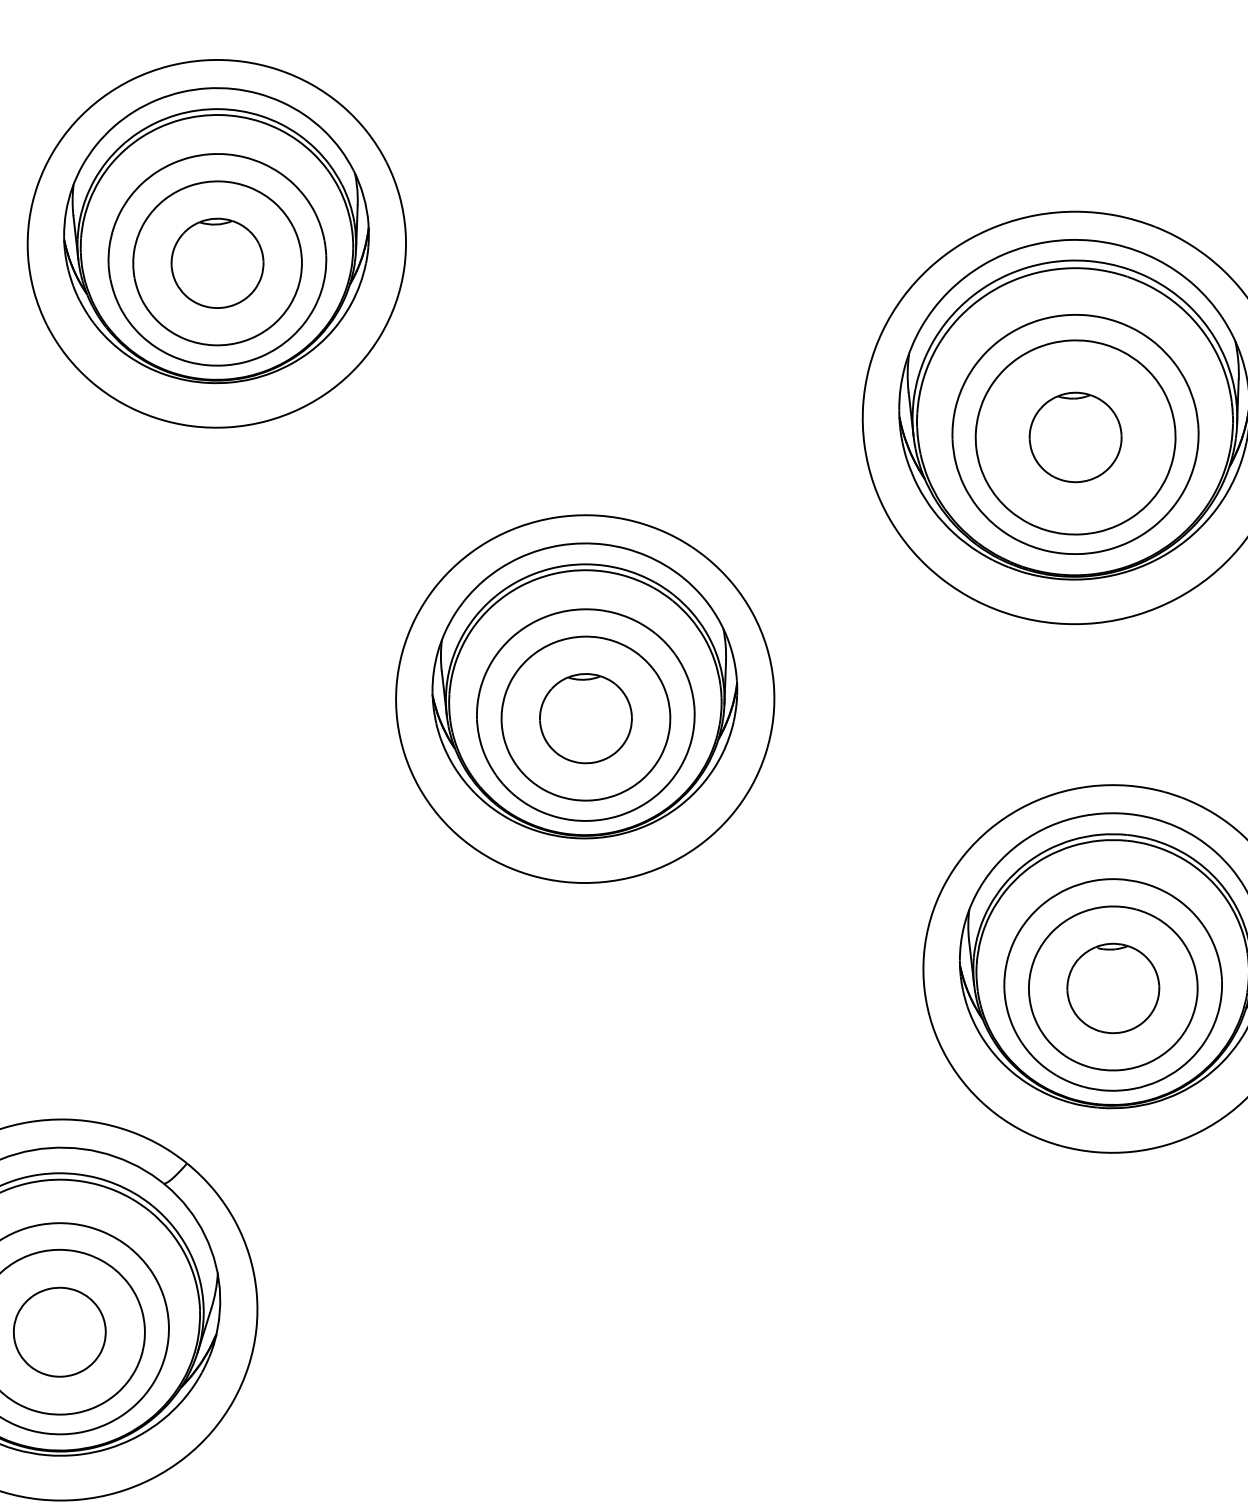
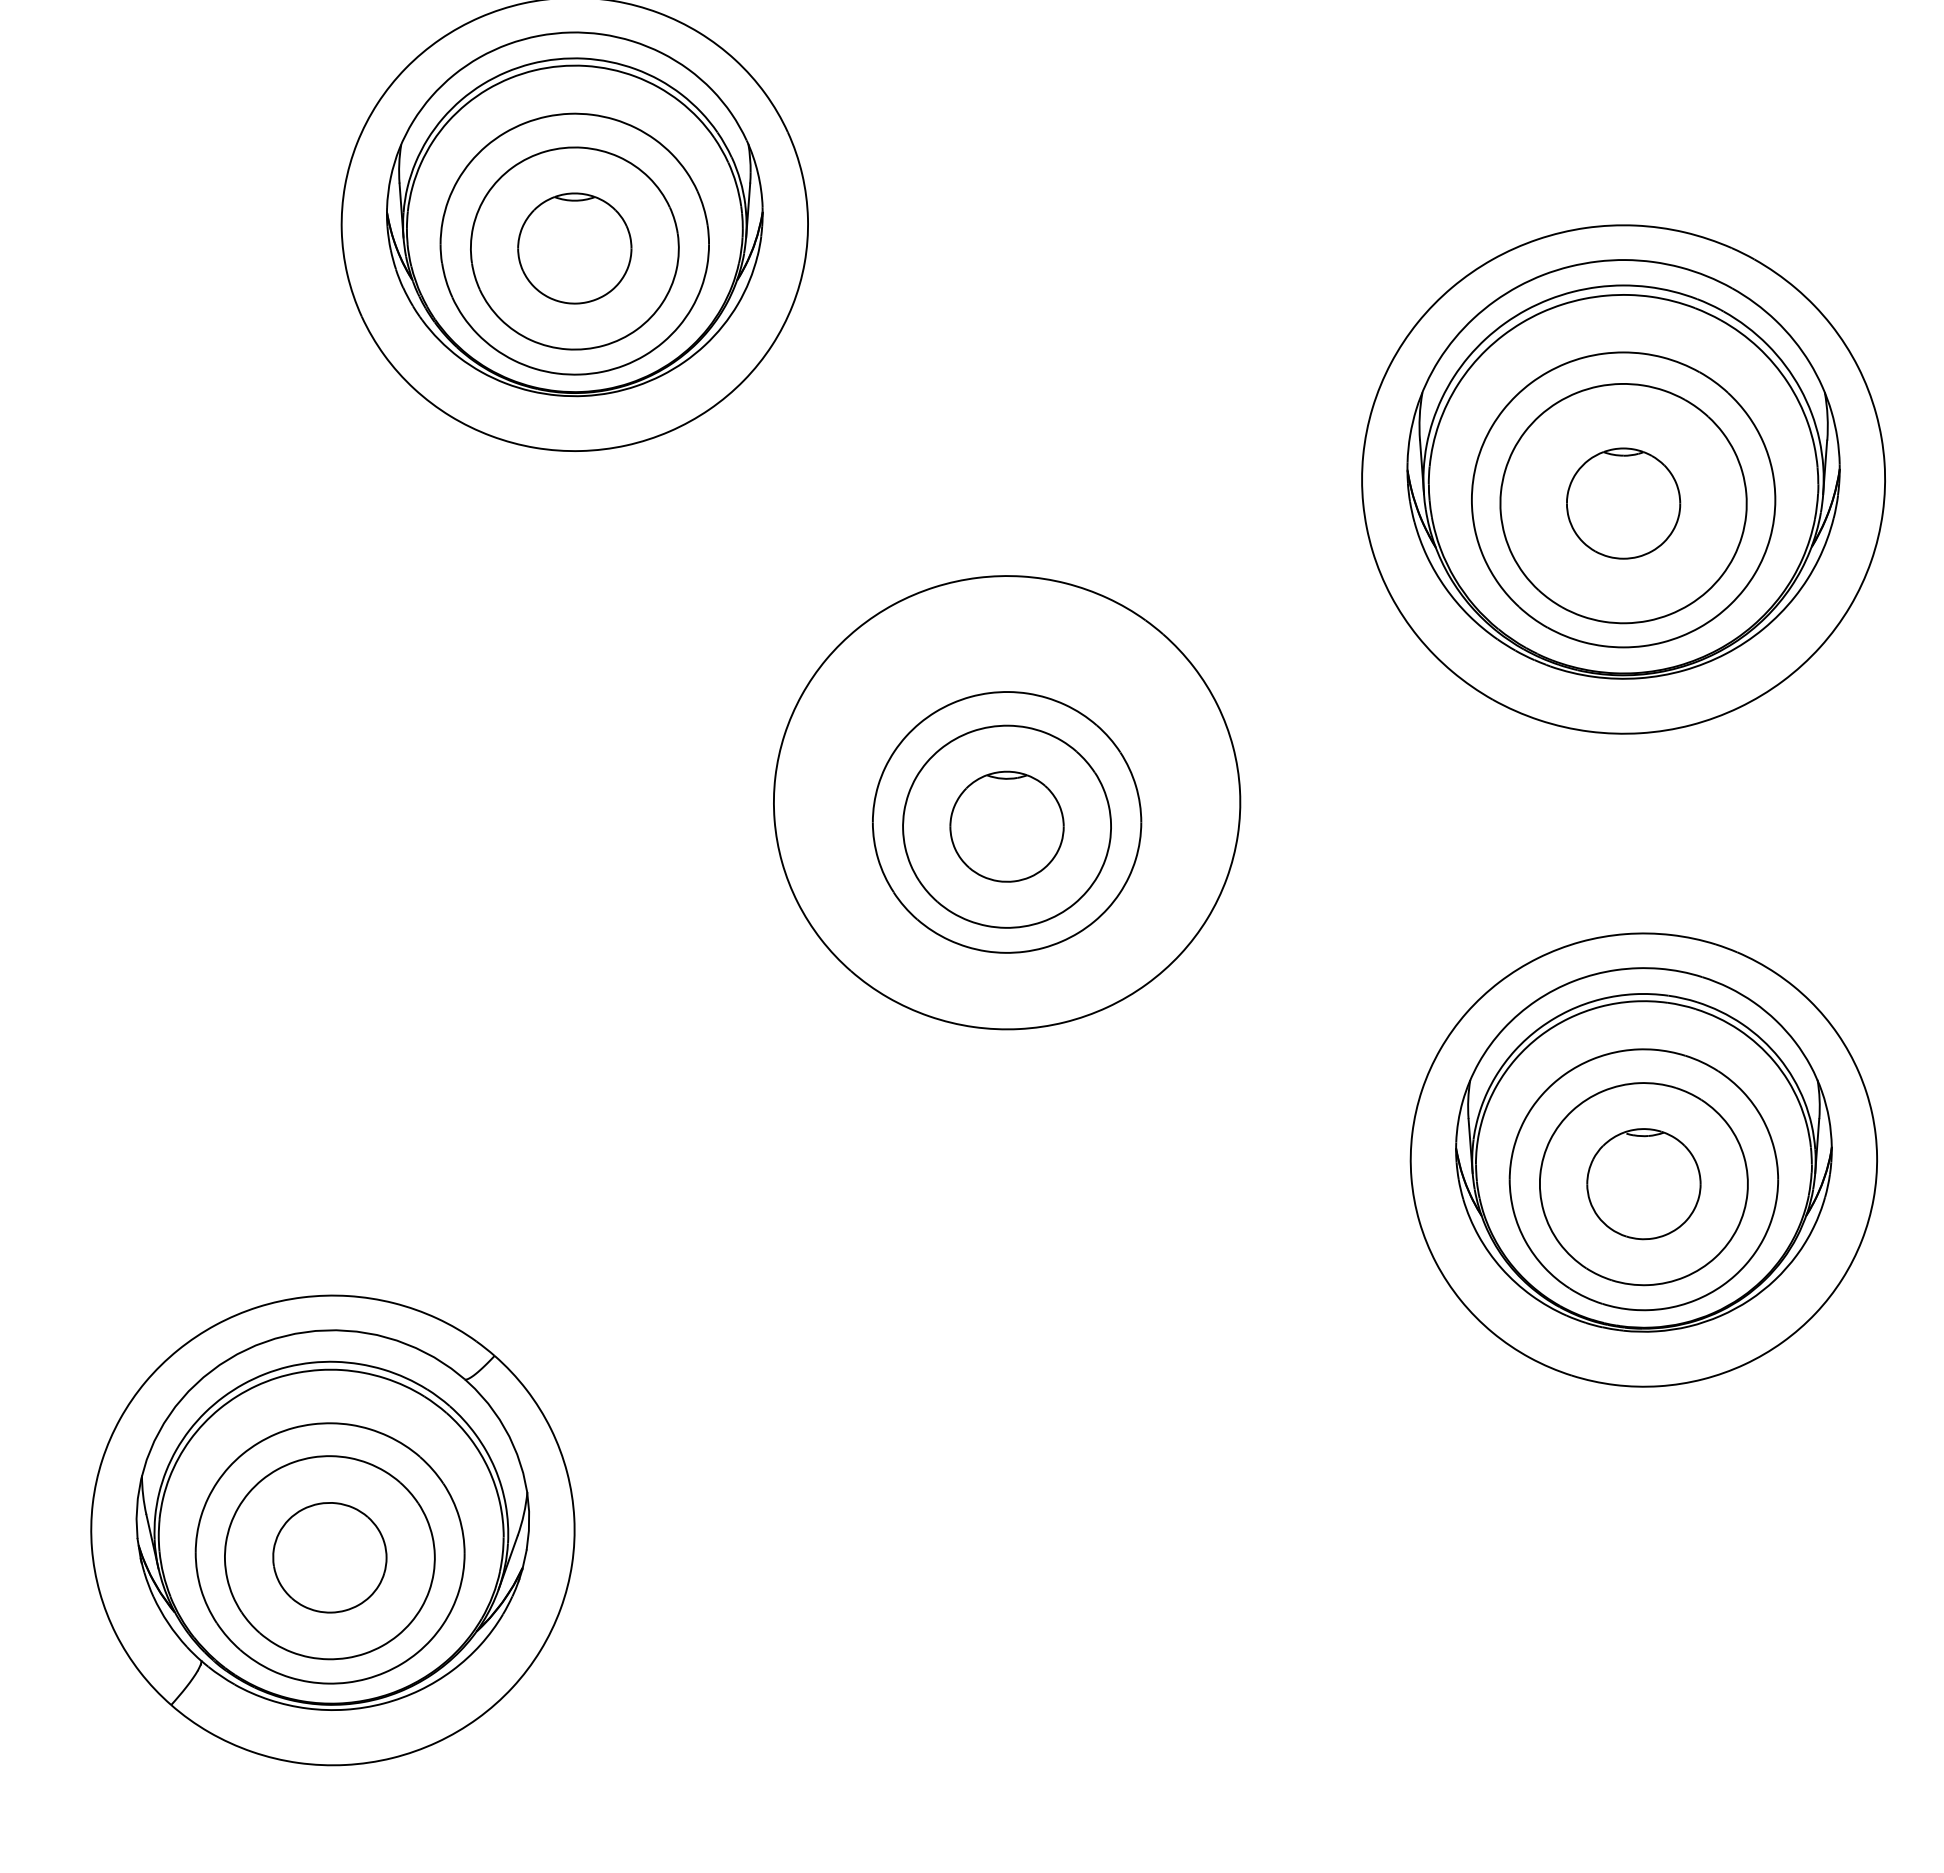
part: (584, 690) -> (1006, 792), removed

